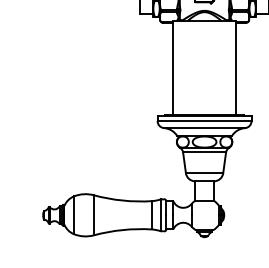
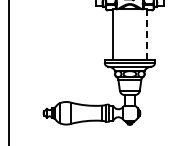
line: (235, 67) -> (146, 34), solid -> dashed

